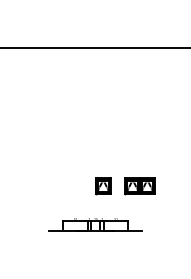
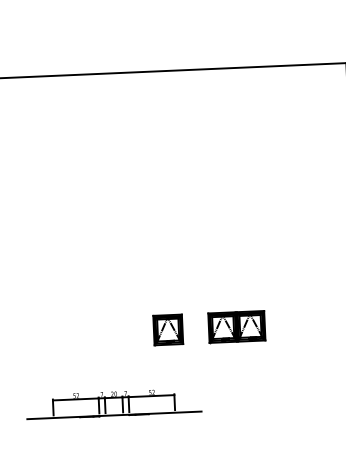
part: (95, 224) -> (113, 403), moved

